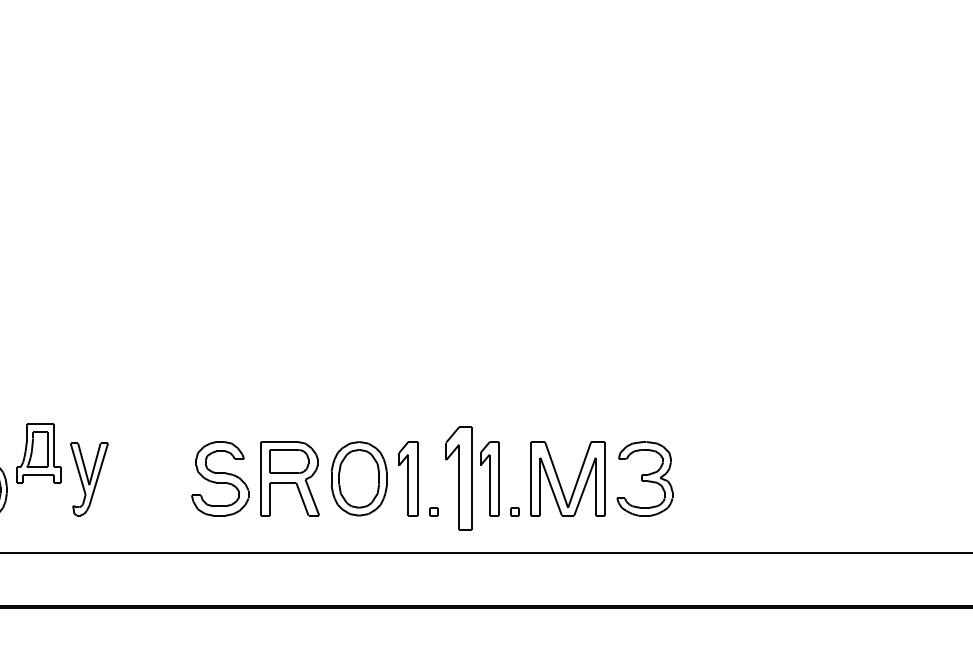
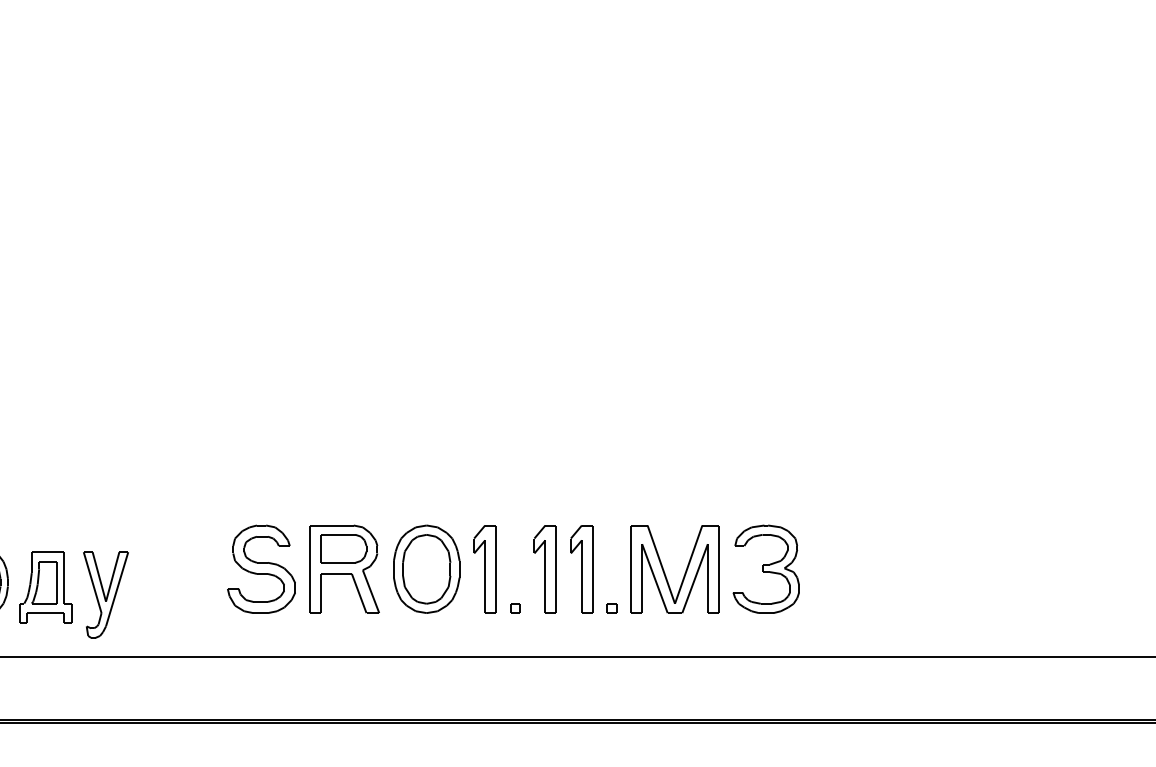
part: (38, 453) -> (45, 587), moved
part: (88, 479) -> (105, 594), moved
part: (458, 479) -> (544, 569), size x0.71

